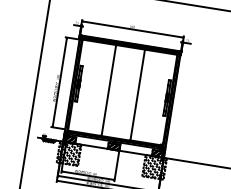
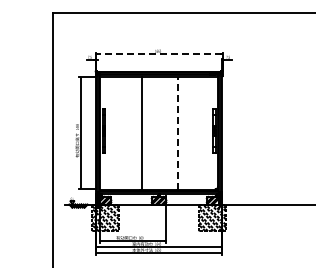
line: (133, 29) -> (159, 54), solid -> dashed
line: (137, 95) -> (177, 133), solid -> dashed

